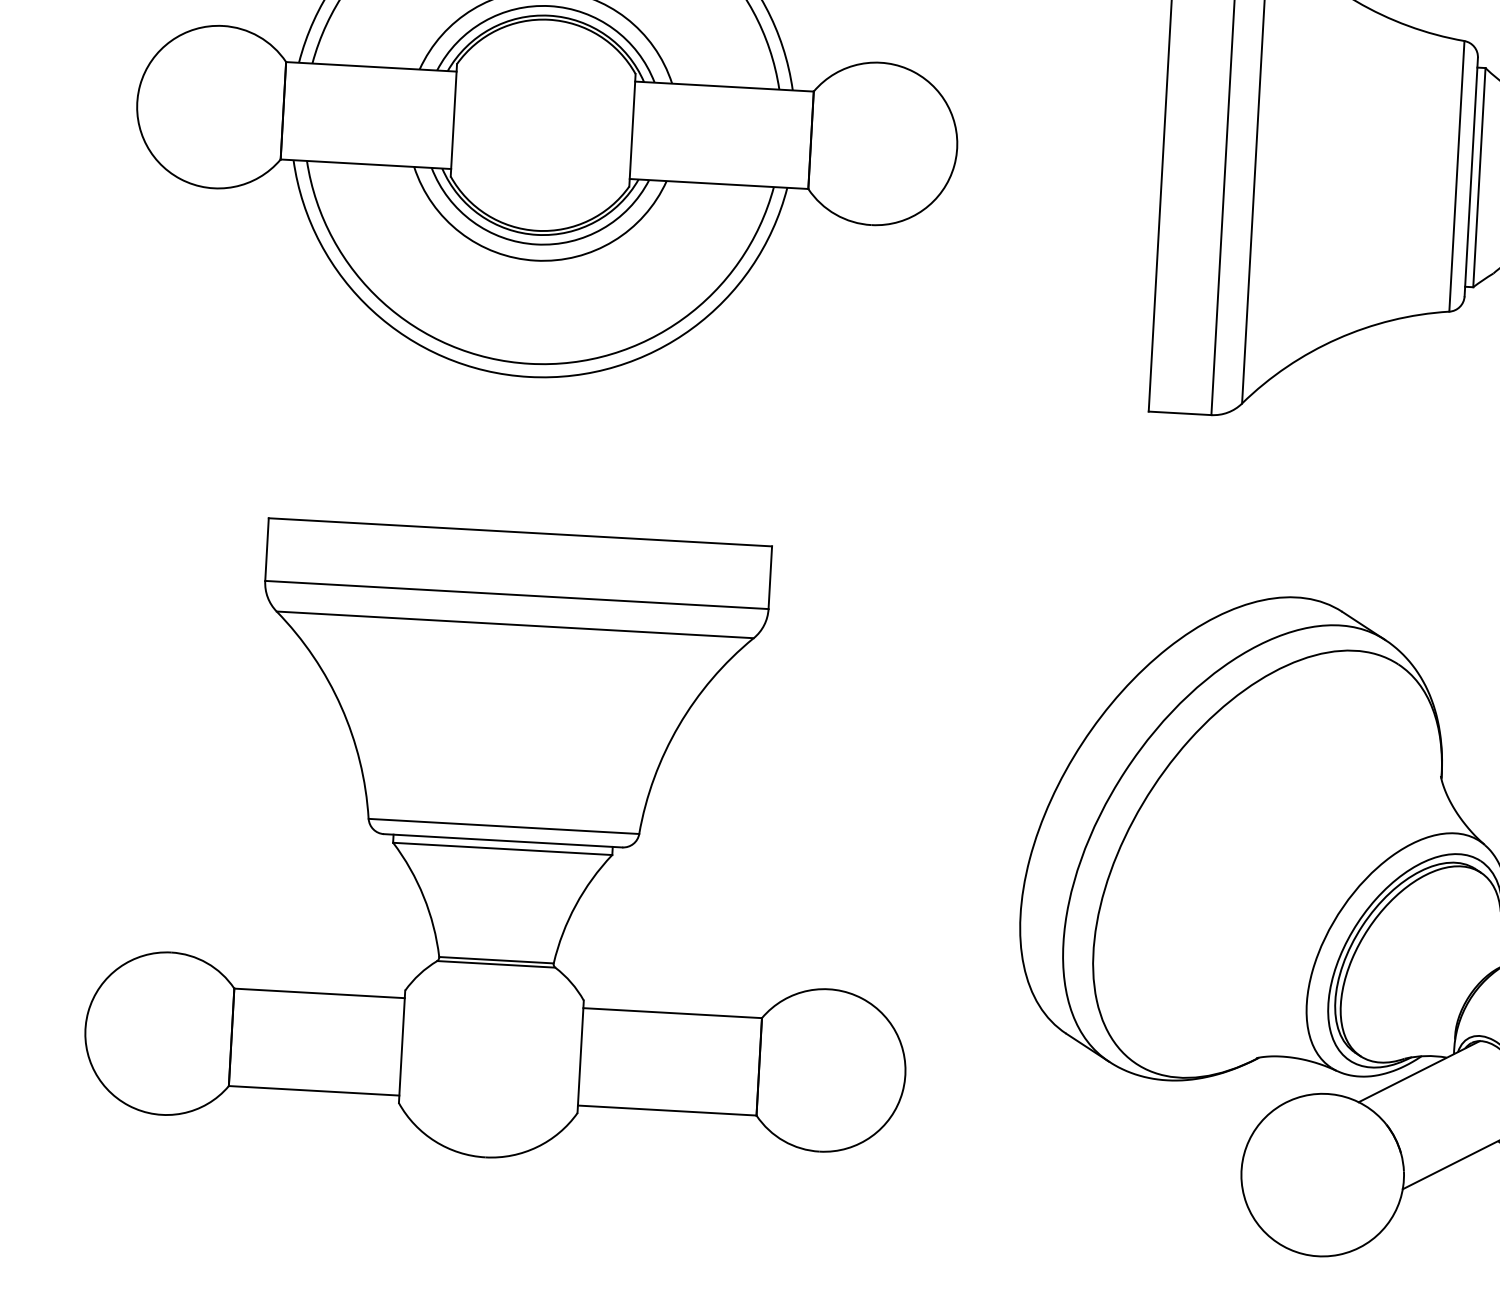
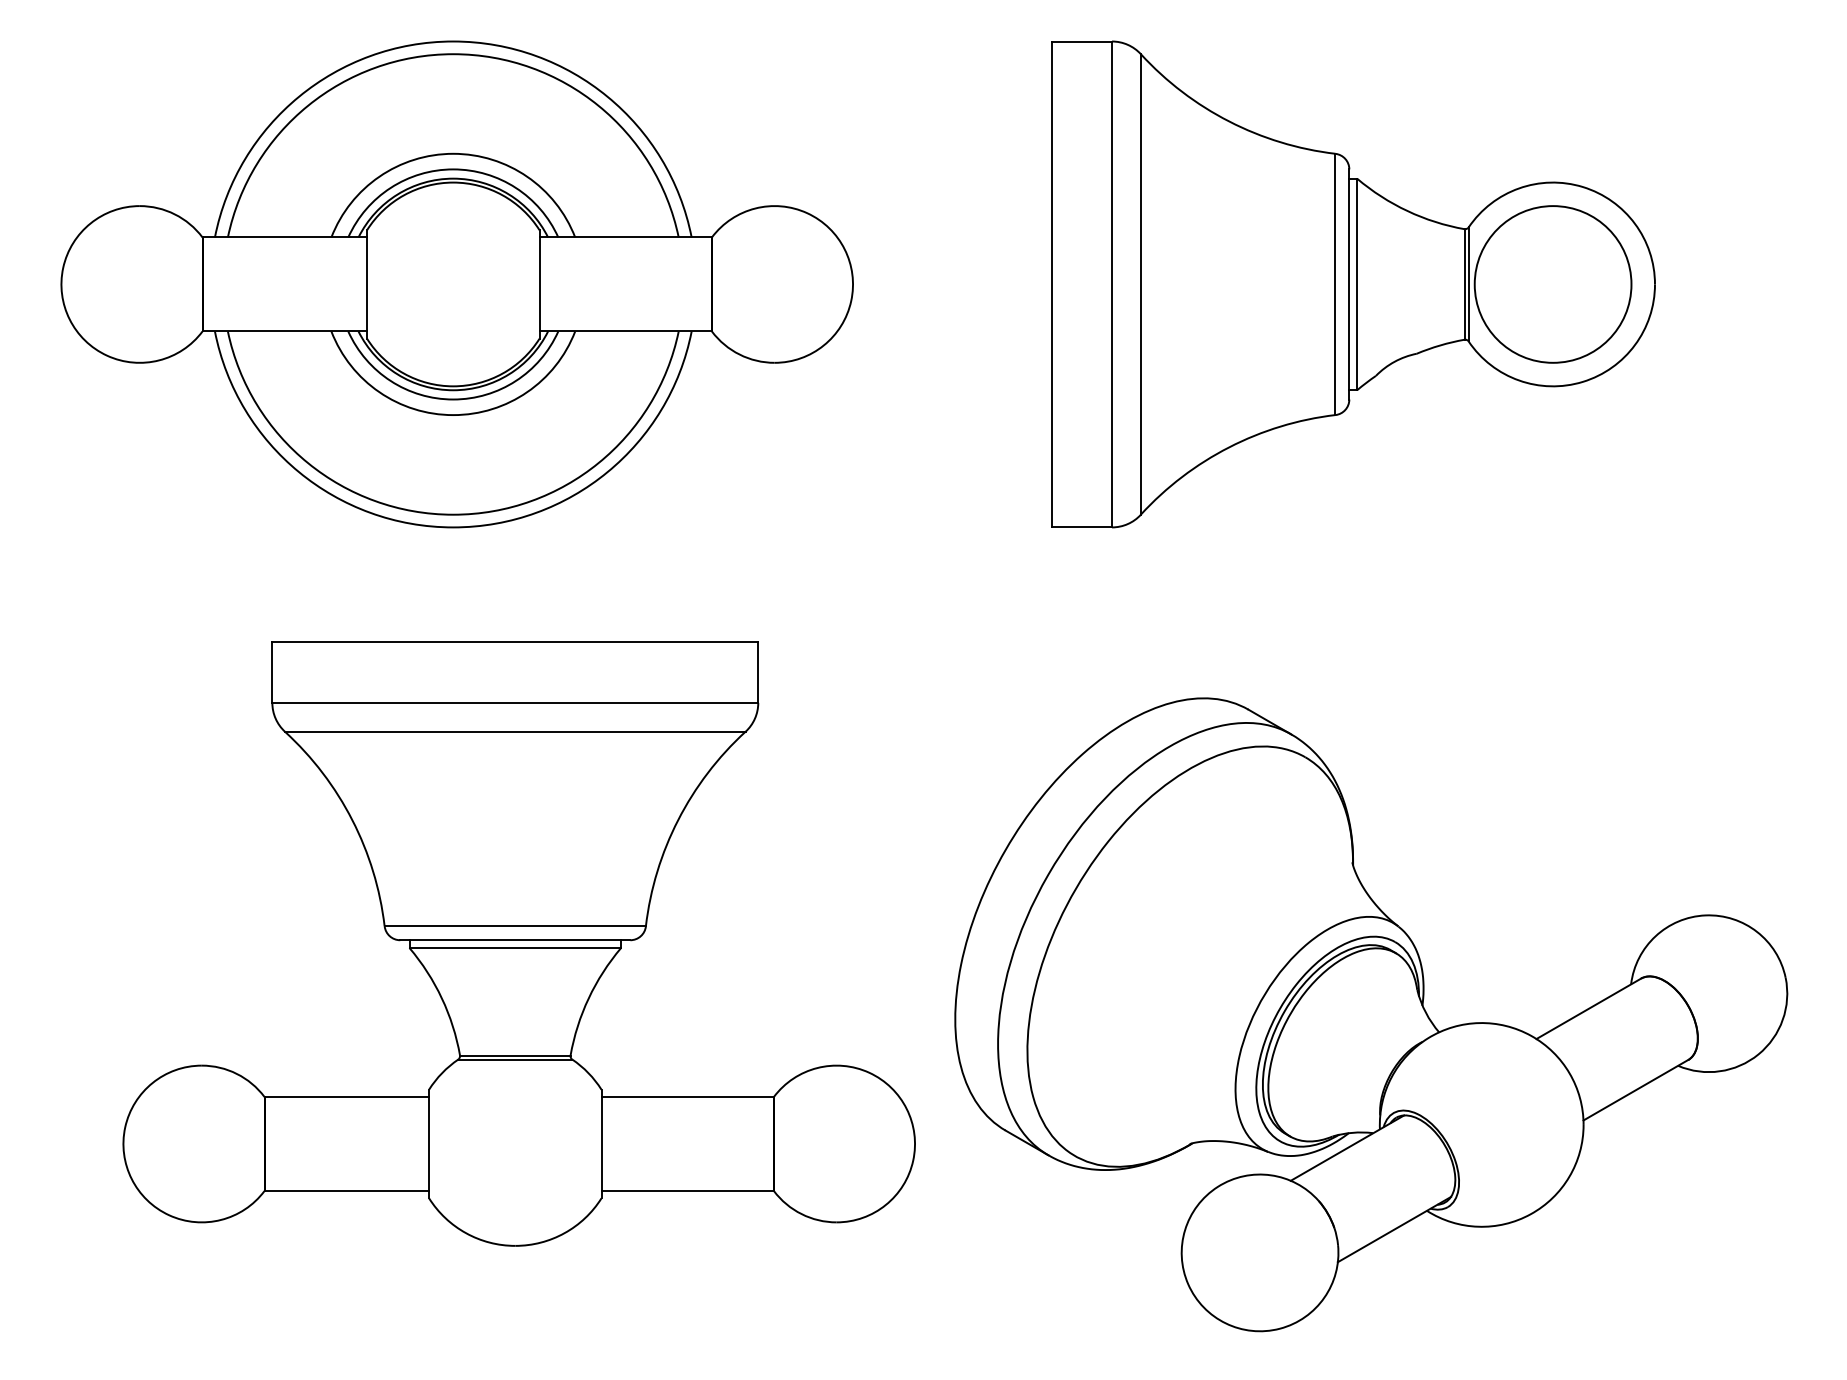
part: (506, 844) -> (518, 943), moved

